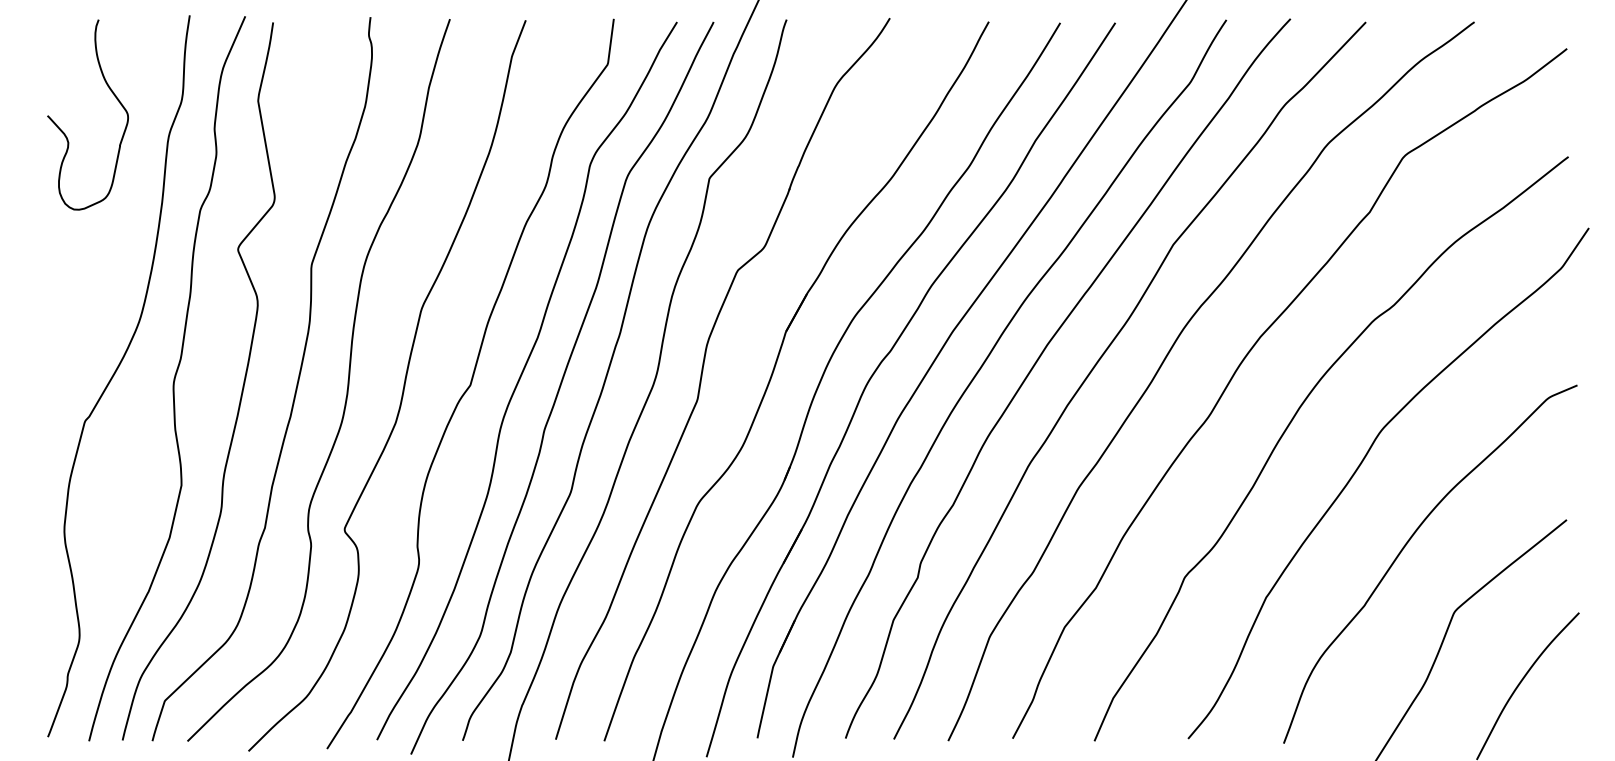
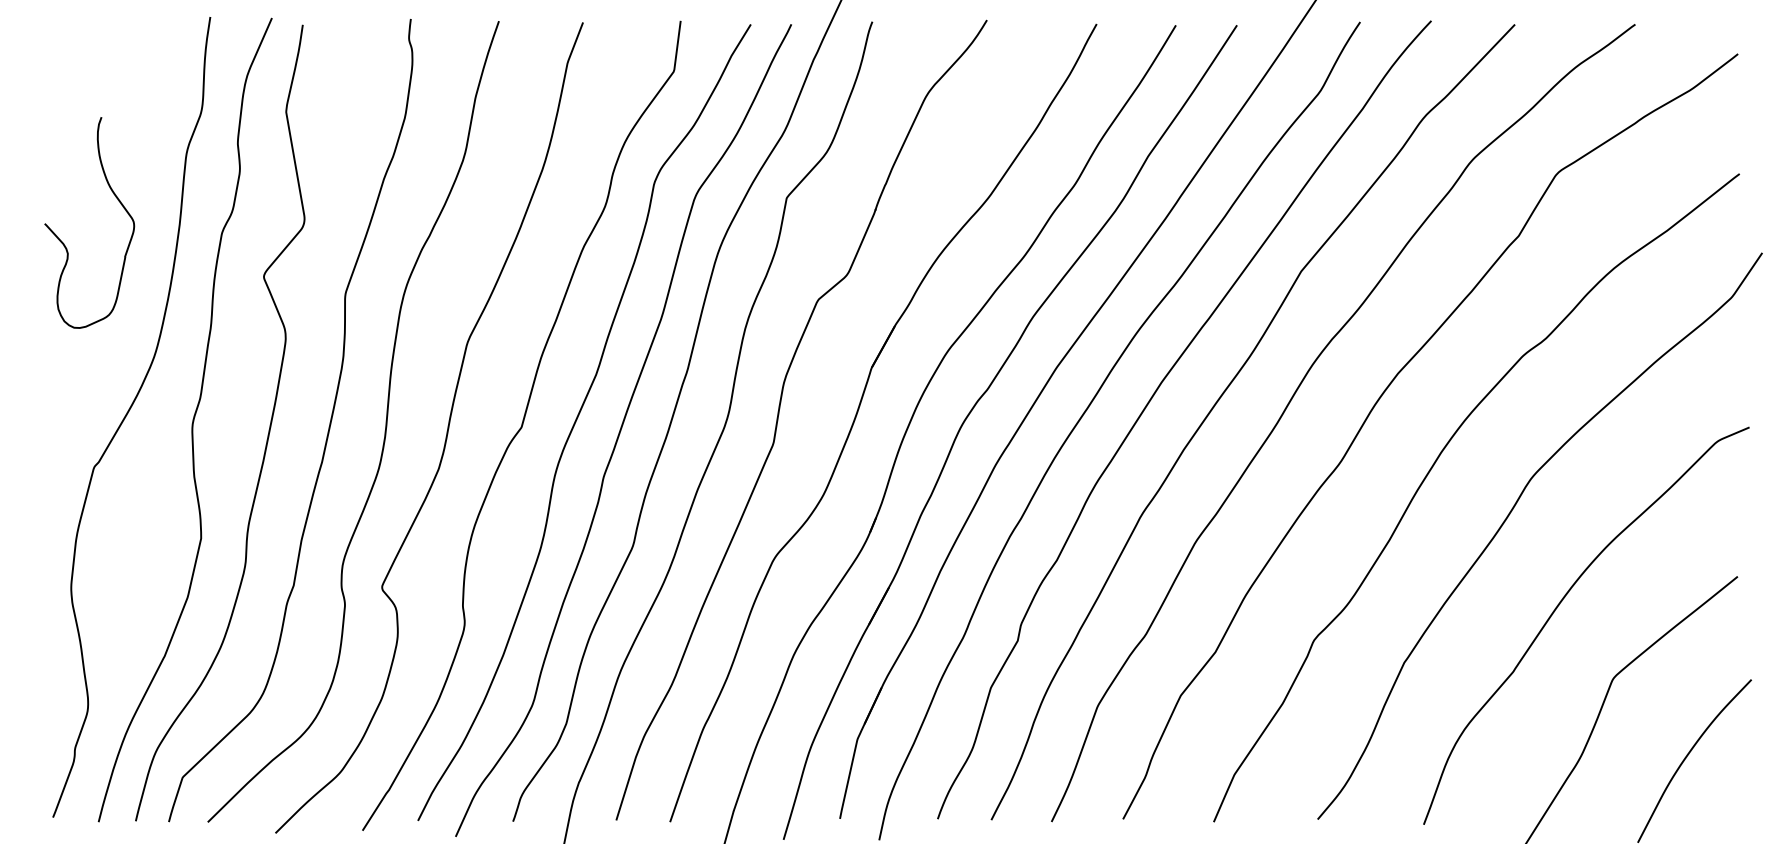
curve: (65, 133) -> (64, 243), moved

